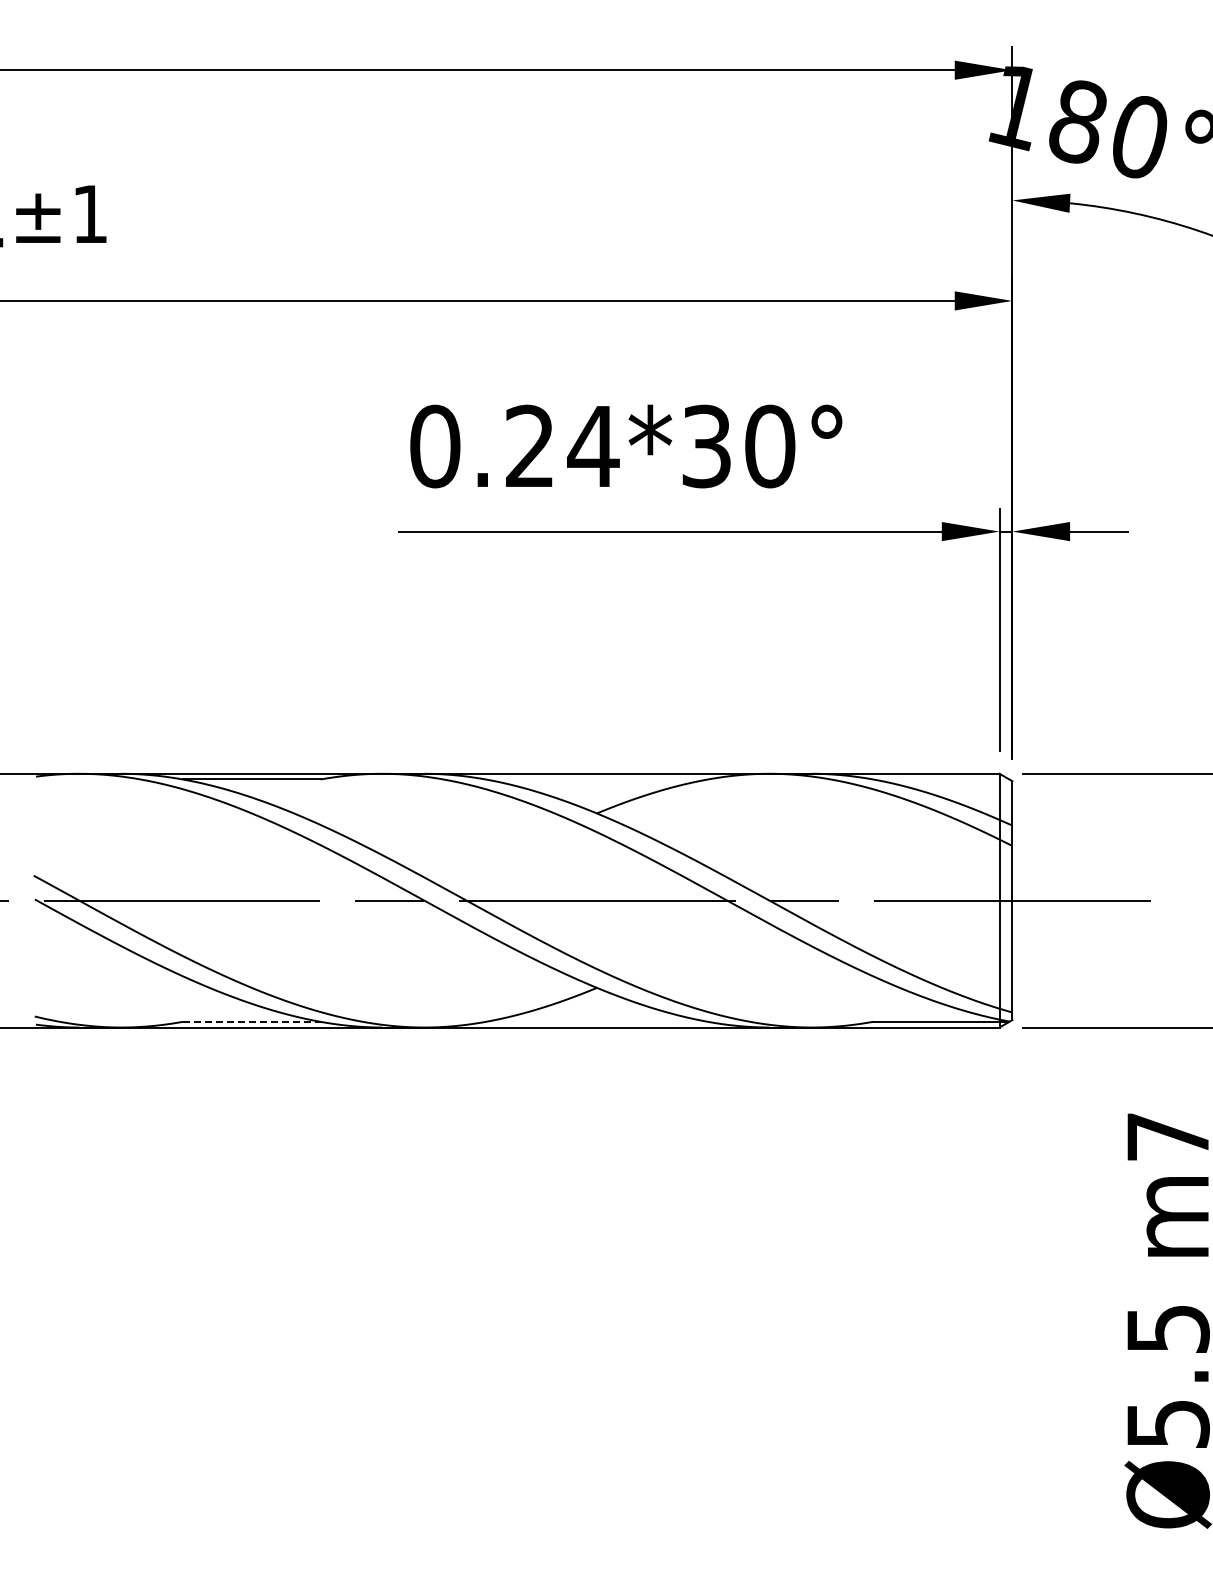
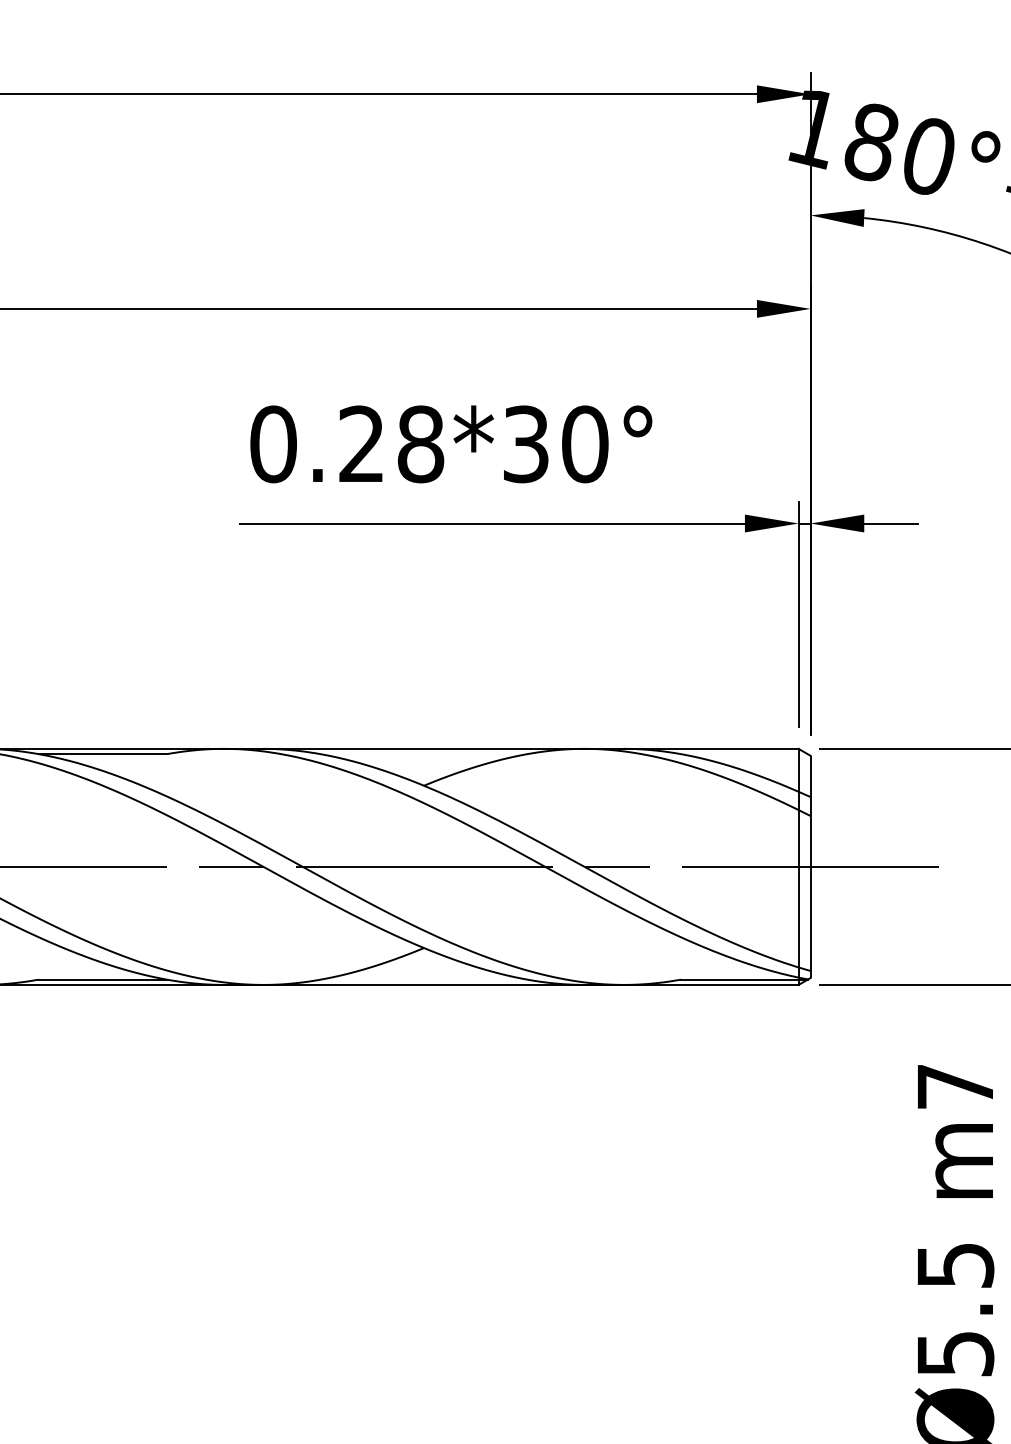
text: (593, 446) -> (420, 444), 0.24*30° -> 0.28*30°
line: (251, 1021) -> (102, 979), dashed -> solid

